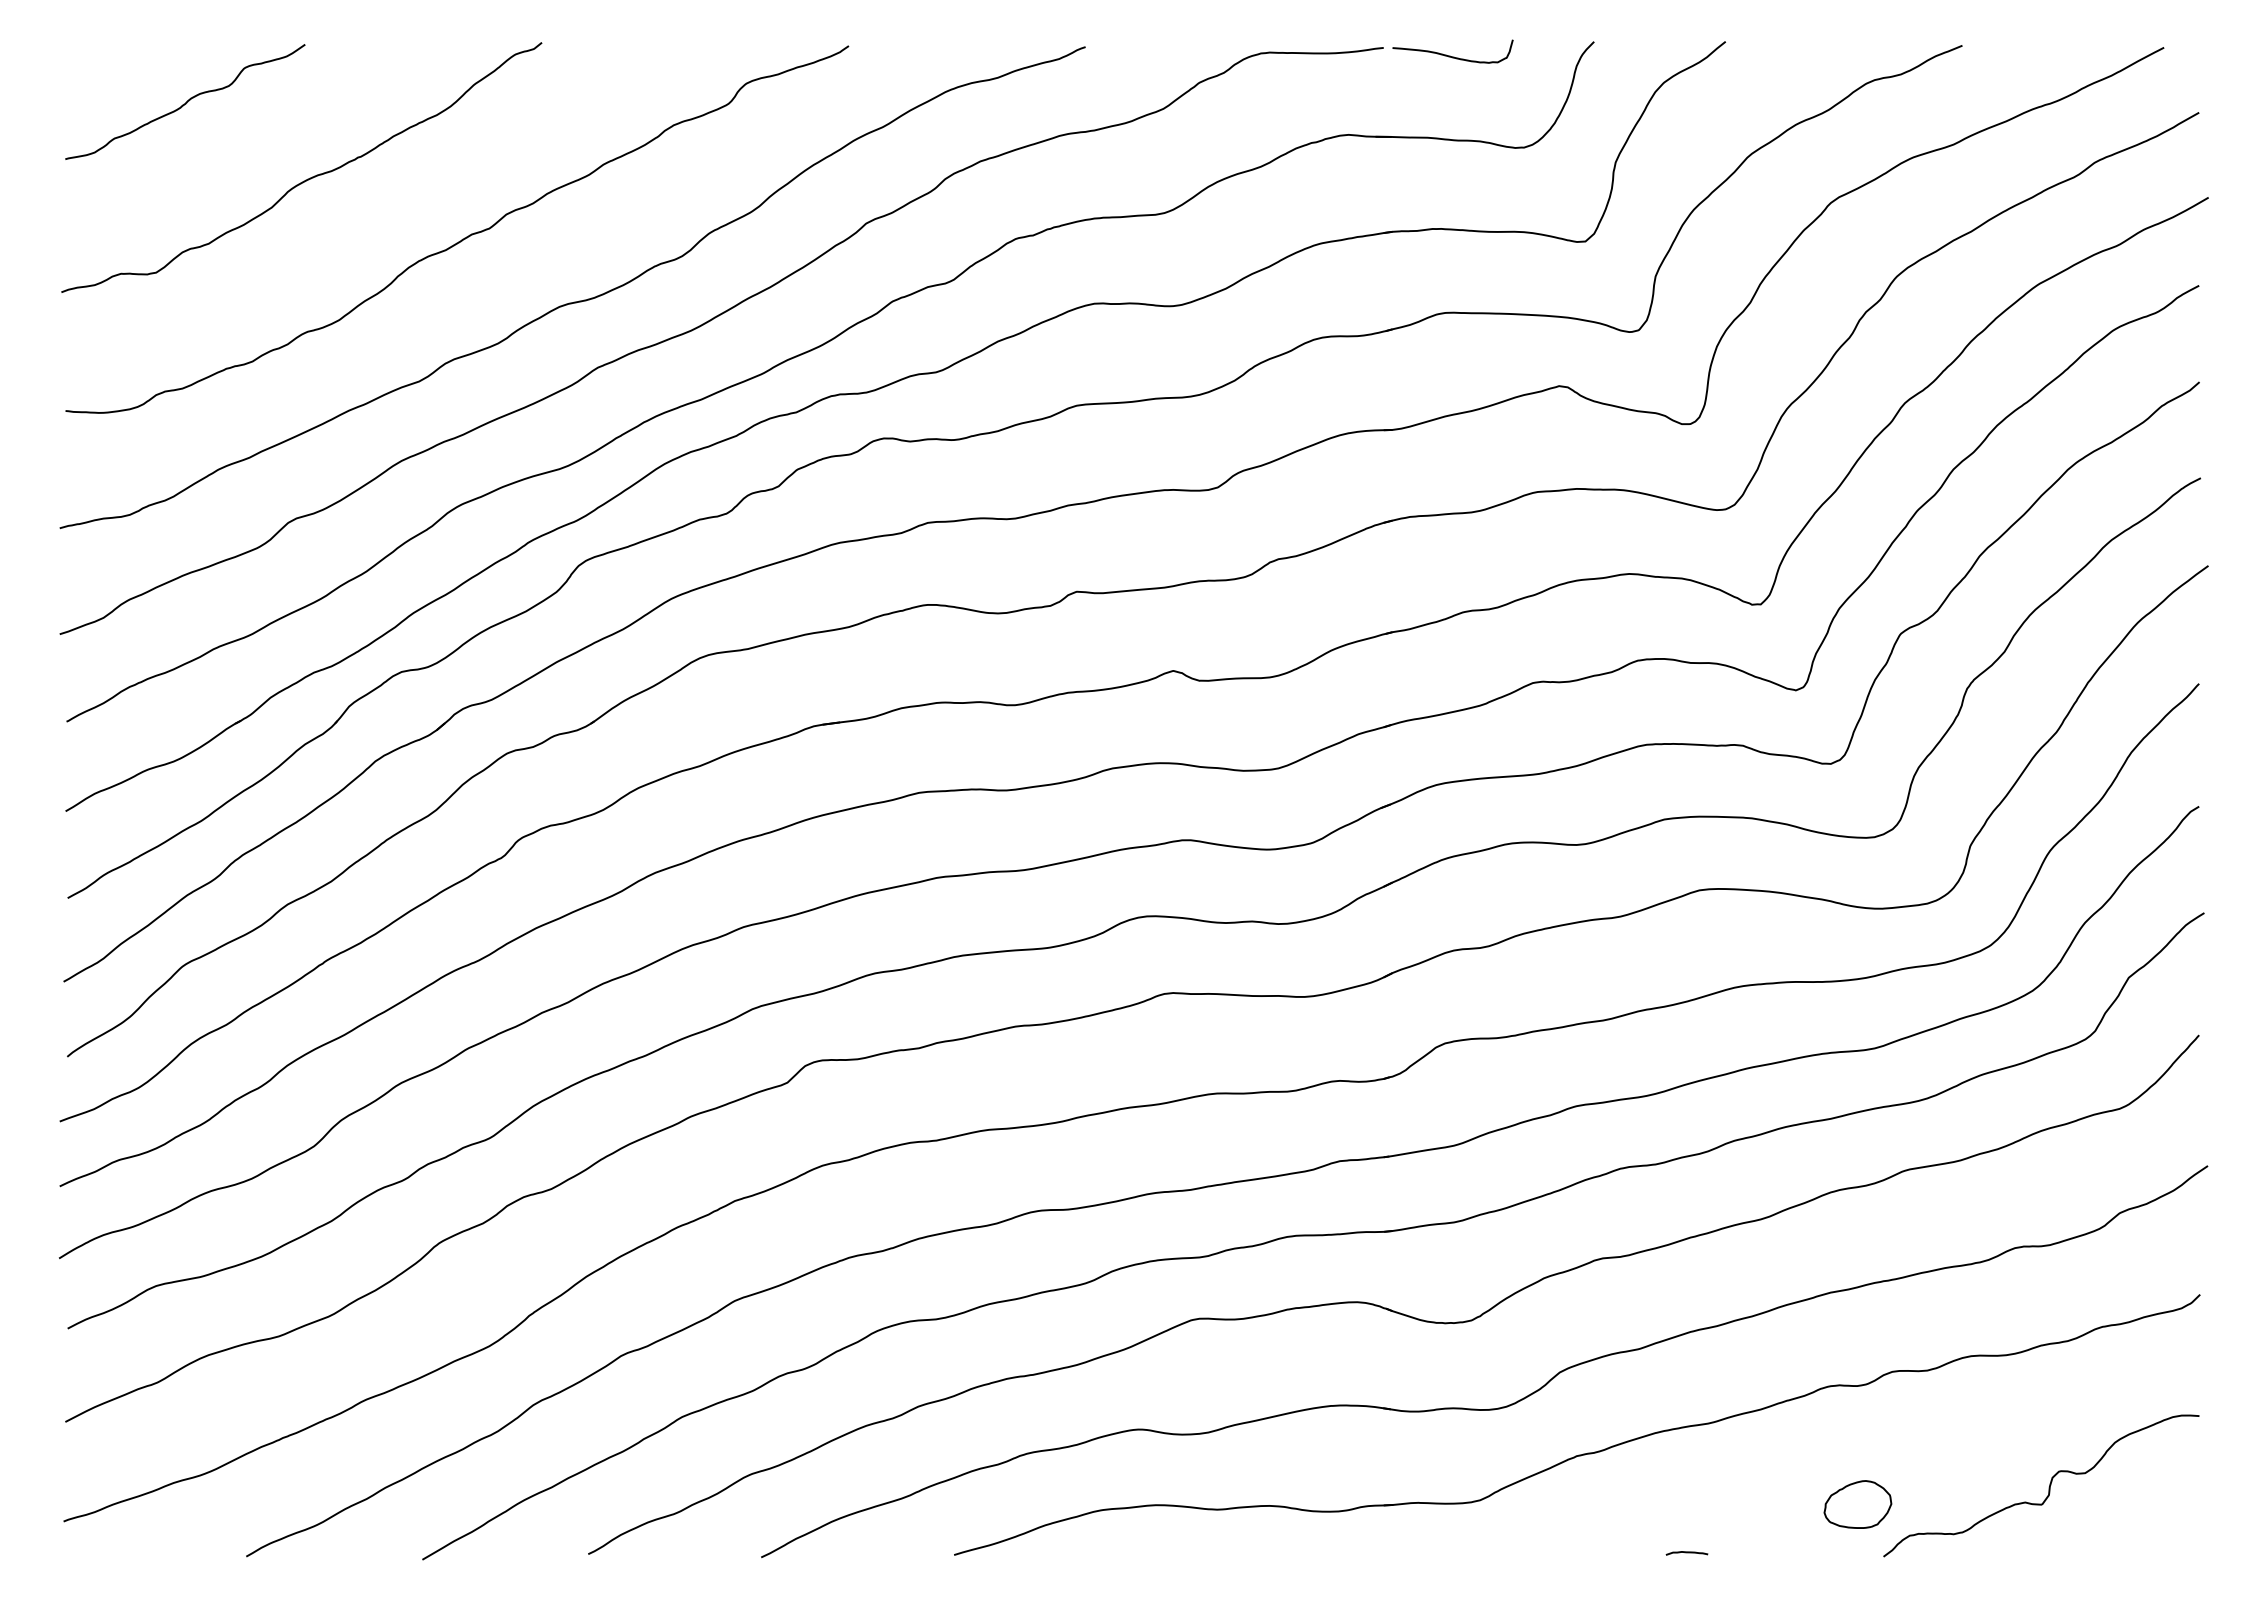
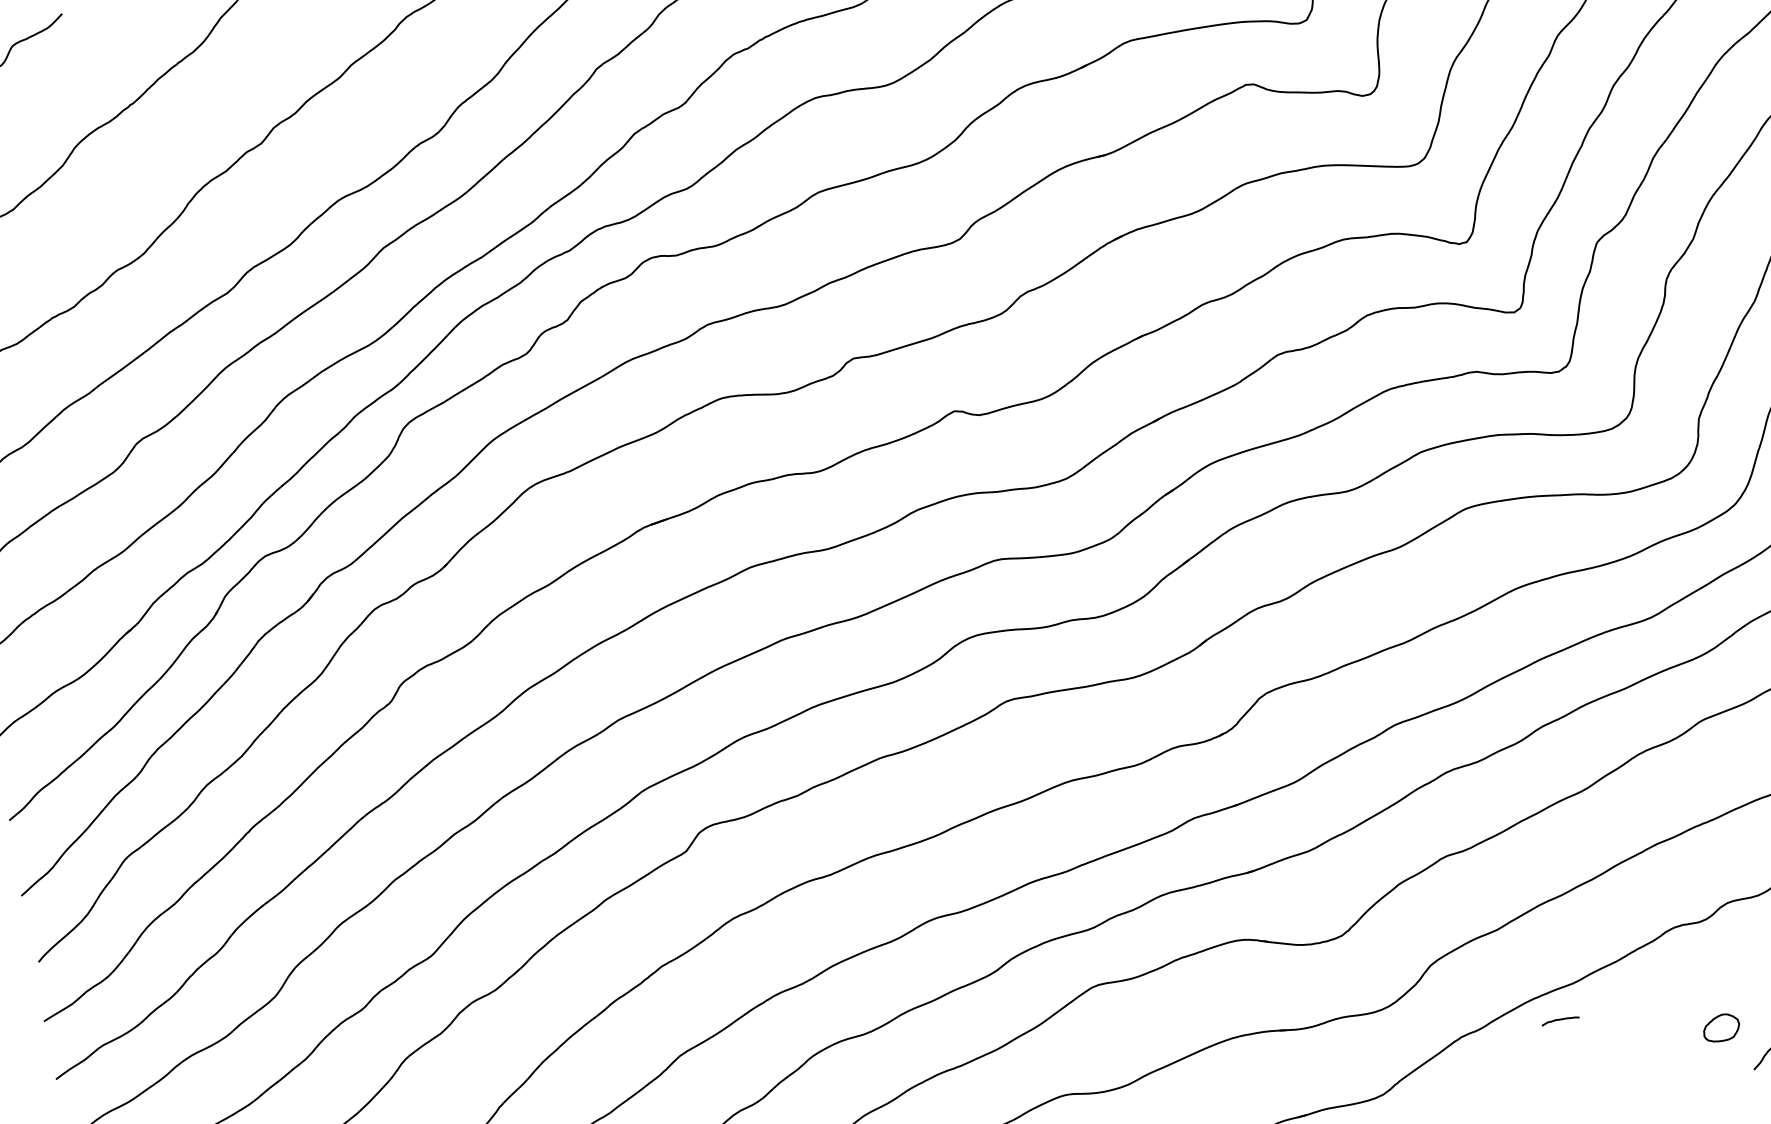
part: (1857, 1504) -> (1720, 1028), size x0.6
curve: (1686, 1553) -> (1560, 1020), moved

